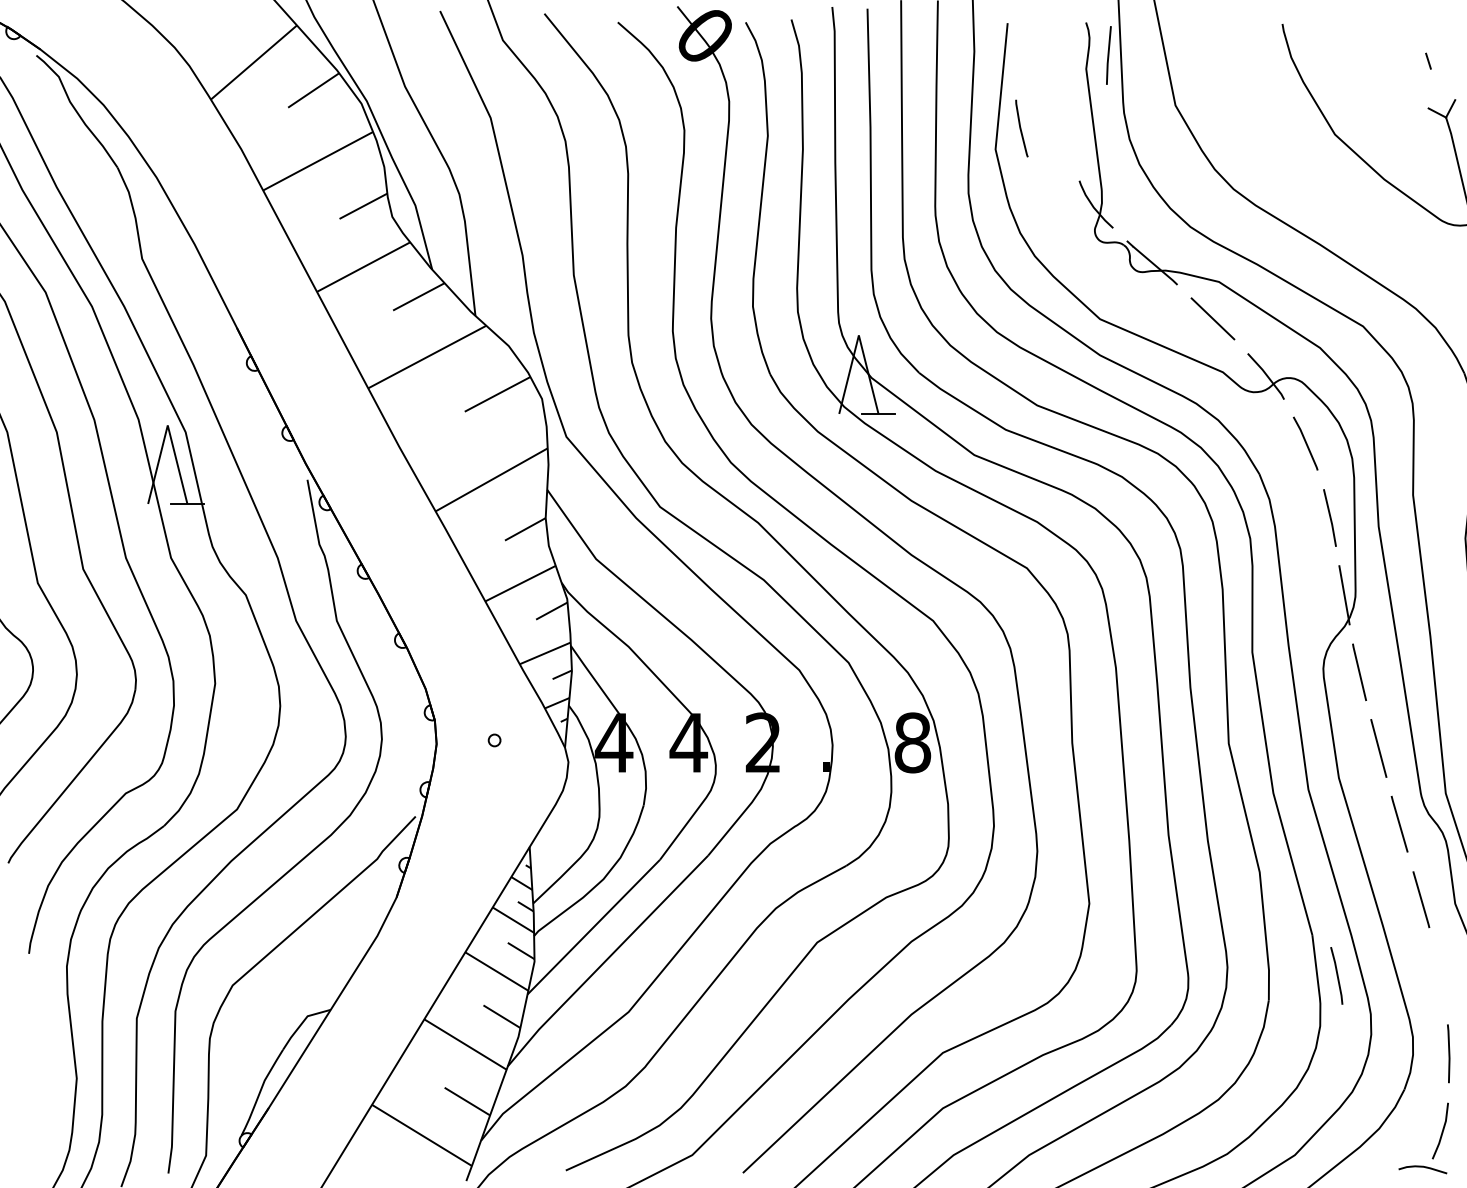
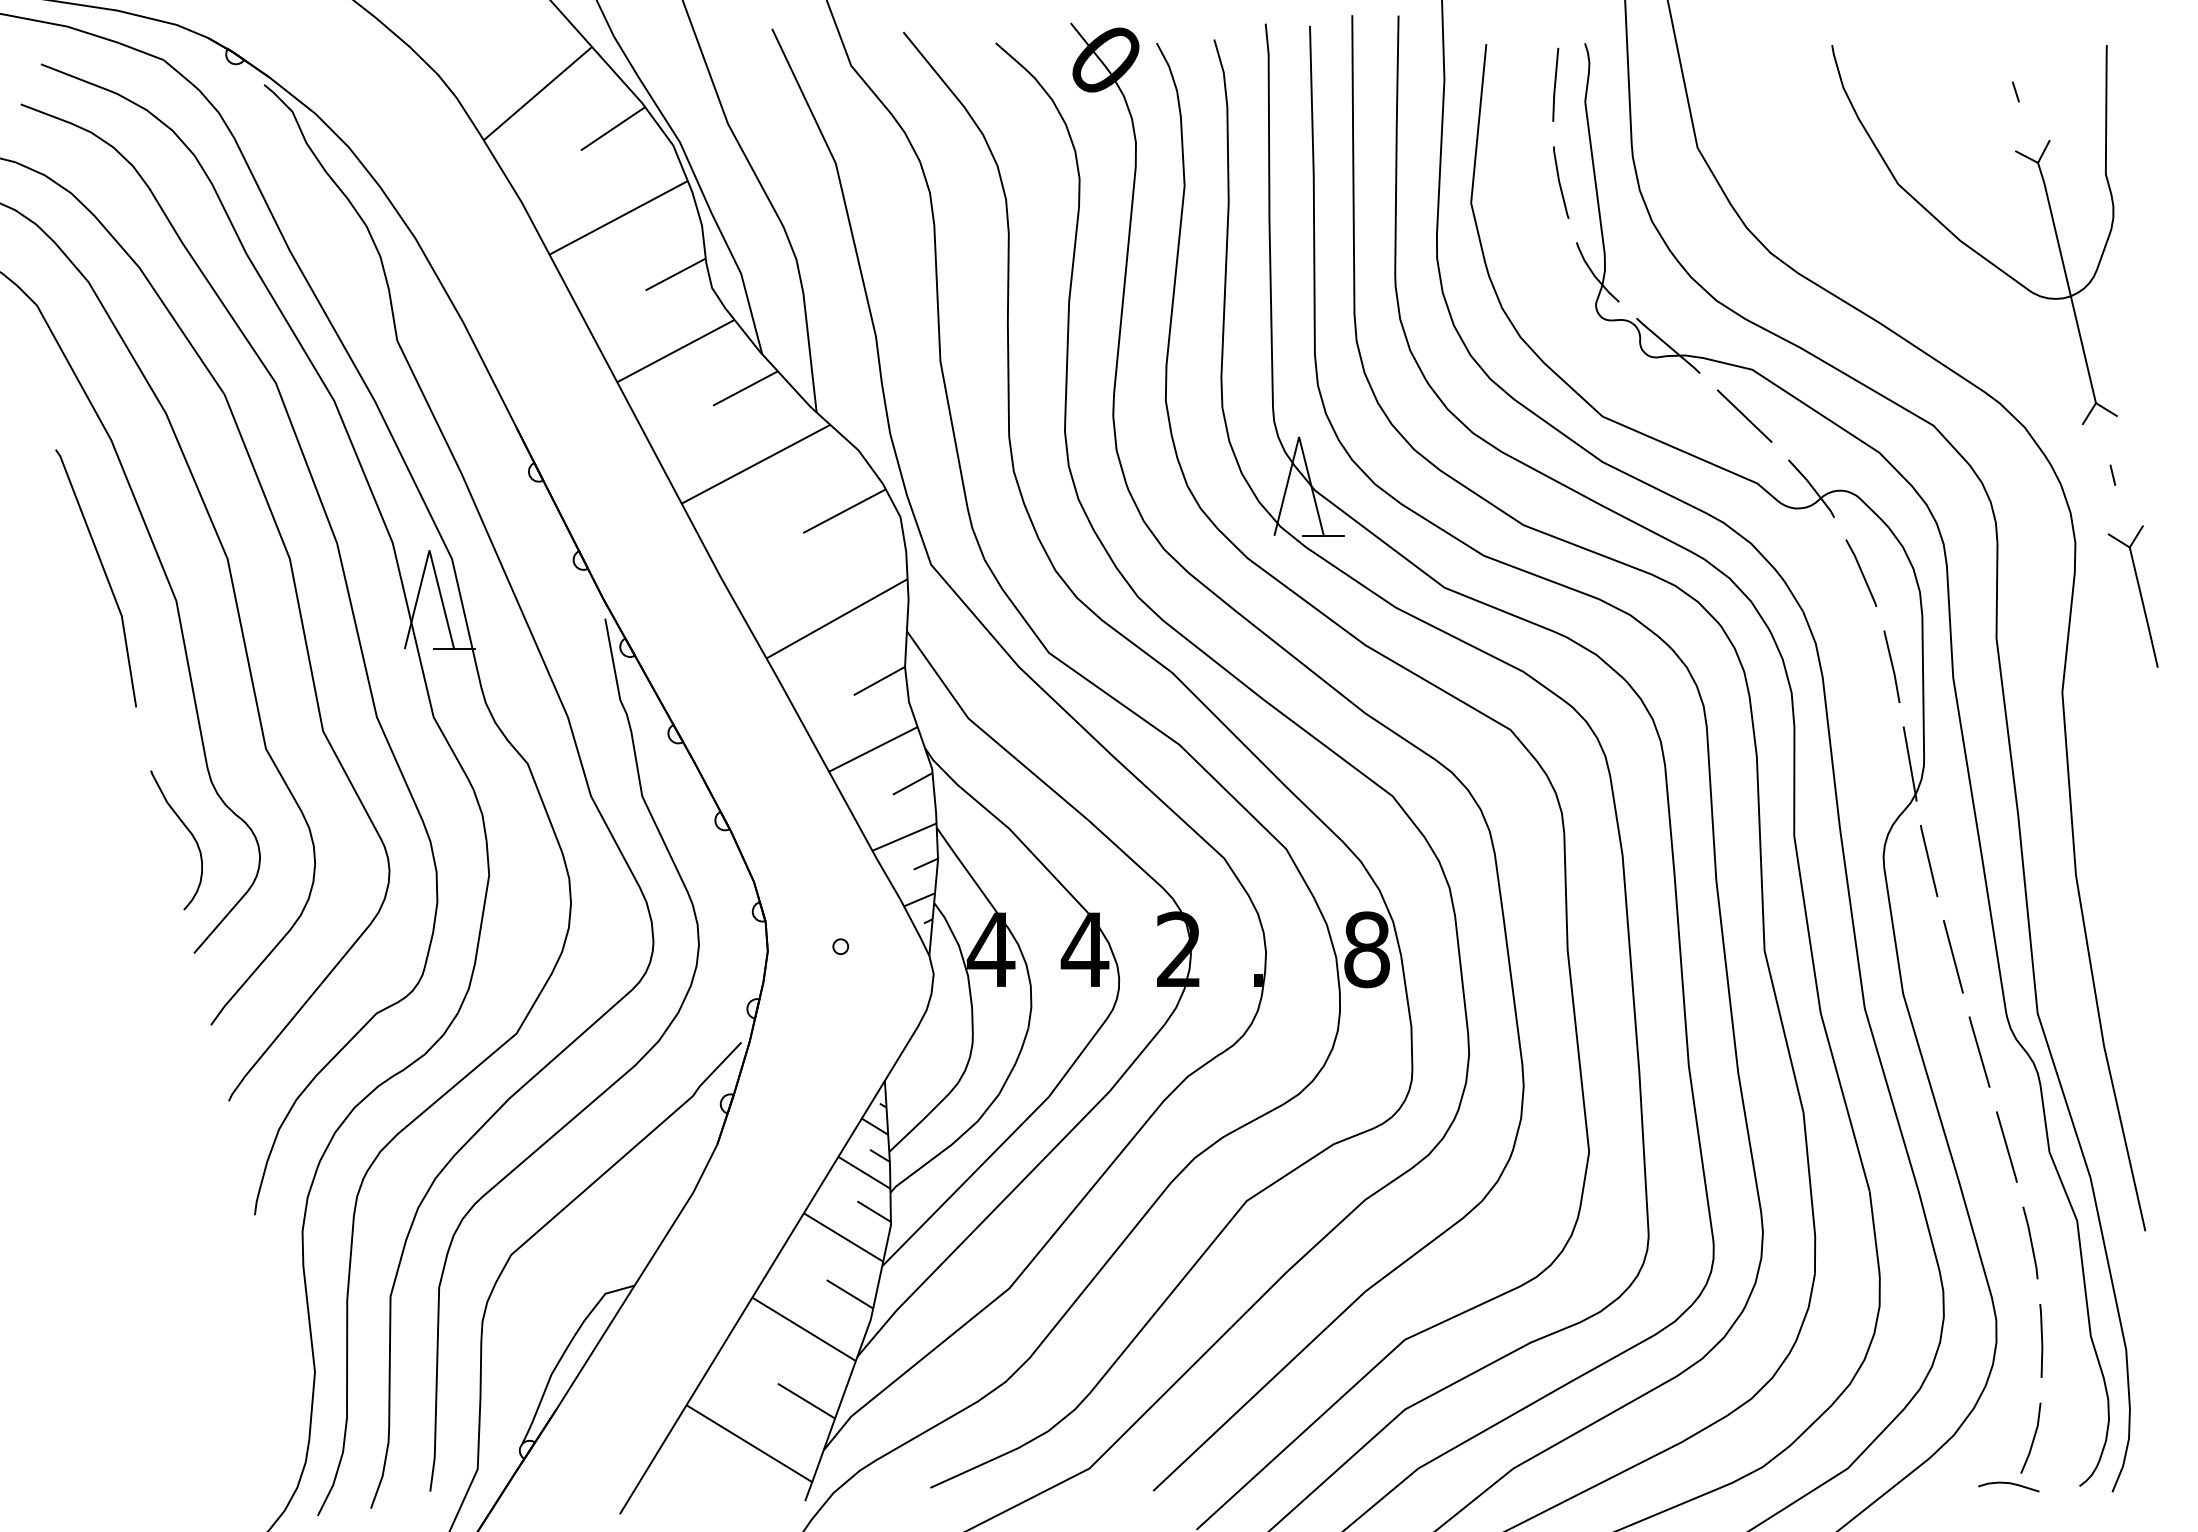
line: (1108, 55) -> (1555, 84), moved
line: (1021, 128) -> (1560, 182), moved
line: (1336, 975) -> (2030, 1242), moved

